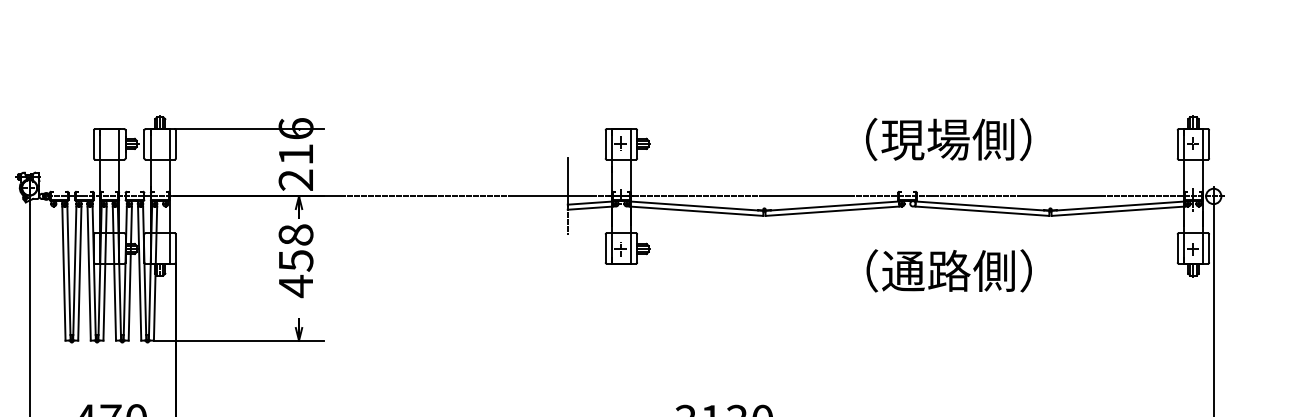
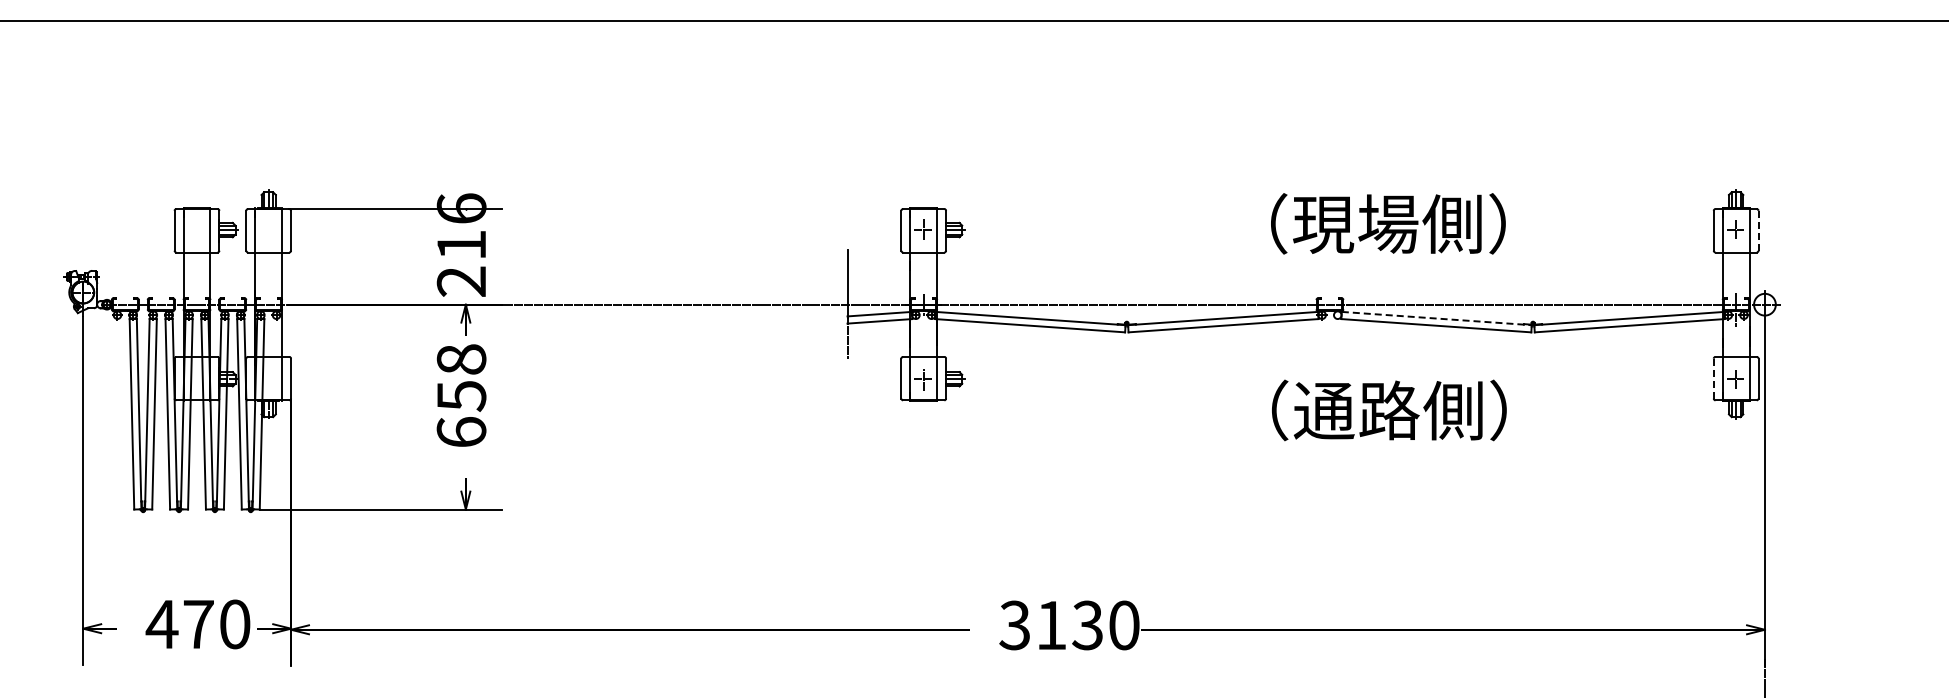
line: (1209, 144) -> (1758, 230), solid -> dashed
line: (983, 206) -> (1437, 318), solid -> dashed
line: (1177, 248) -> (1713, 378), solid -> dashed
text: (295, 286) -> (461, 432), 458 -> 658

